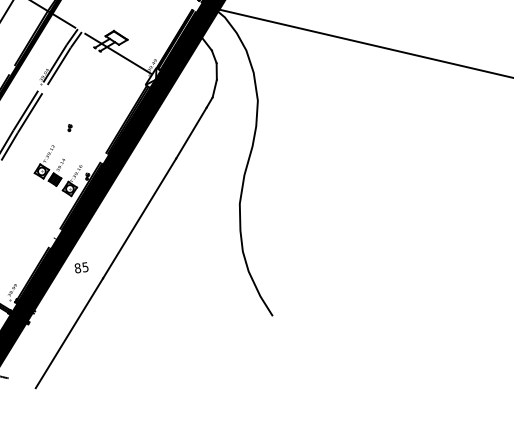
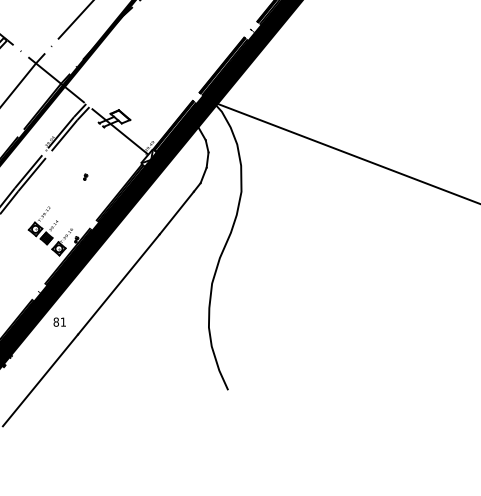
part: (69, 127) -> (85, 176), moved
text: (84, 266) -> (62, 321), 85 -> 81

